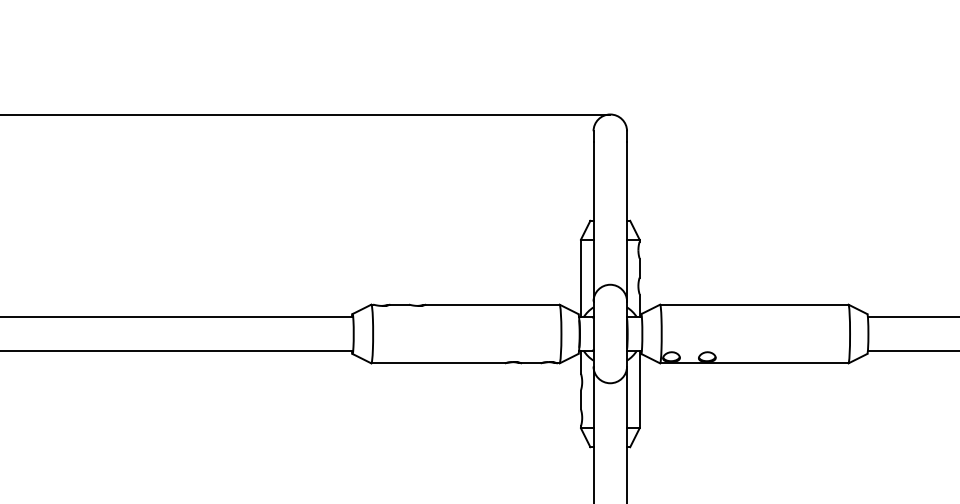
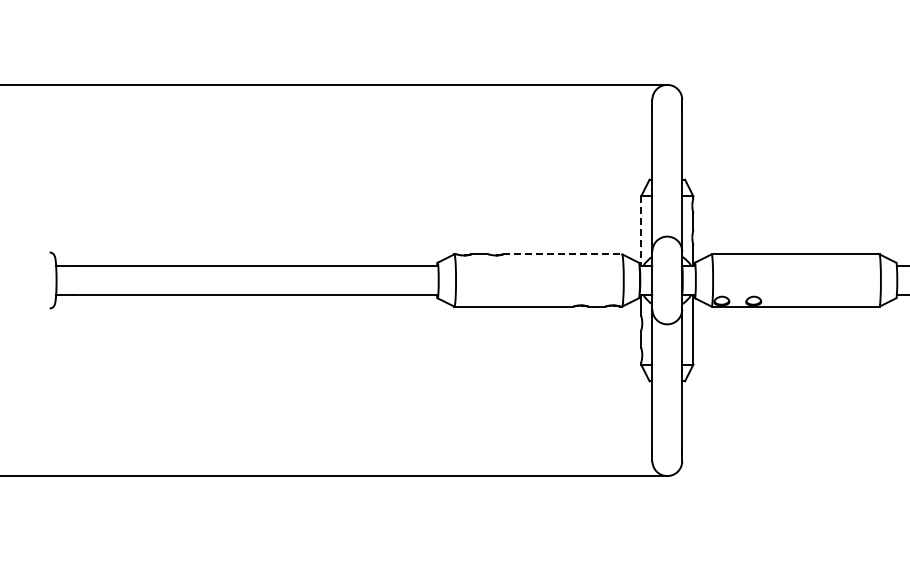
line: (581, 279) -> (641, 231), solid -> dashed
line: (493, 304) -> (563, 254), solid -> dashed

